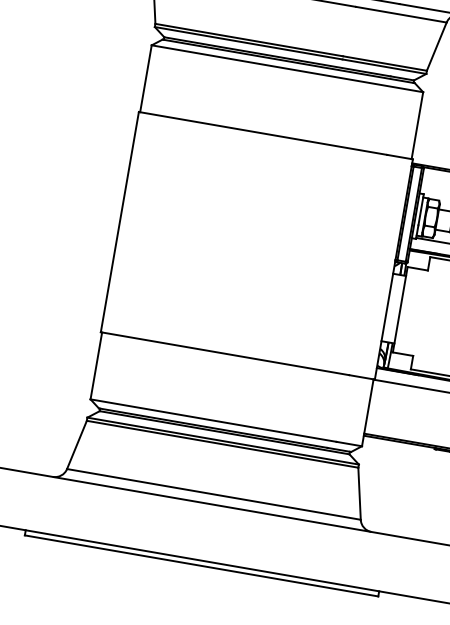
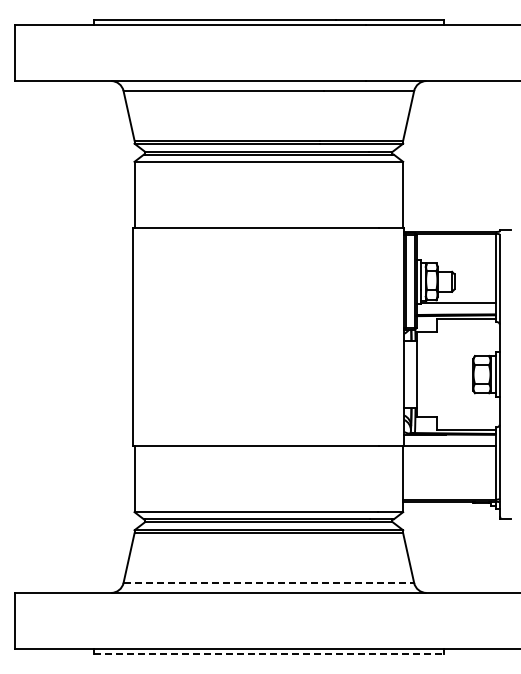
line: (214, 495) -> (269, 583), solid -> dashed
line: (201, 565) -> (268, 653), solid -> dashed

